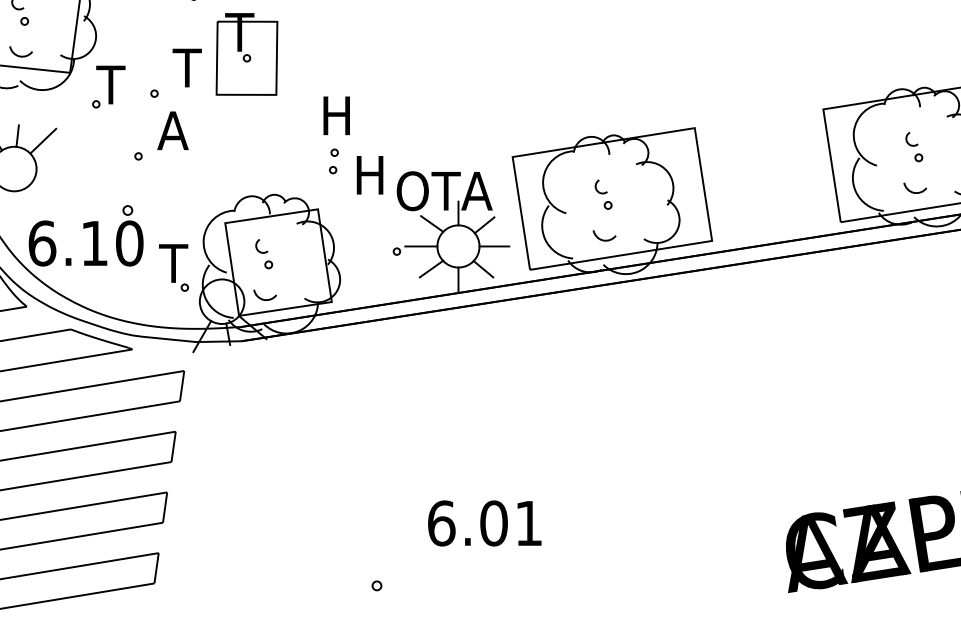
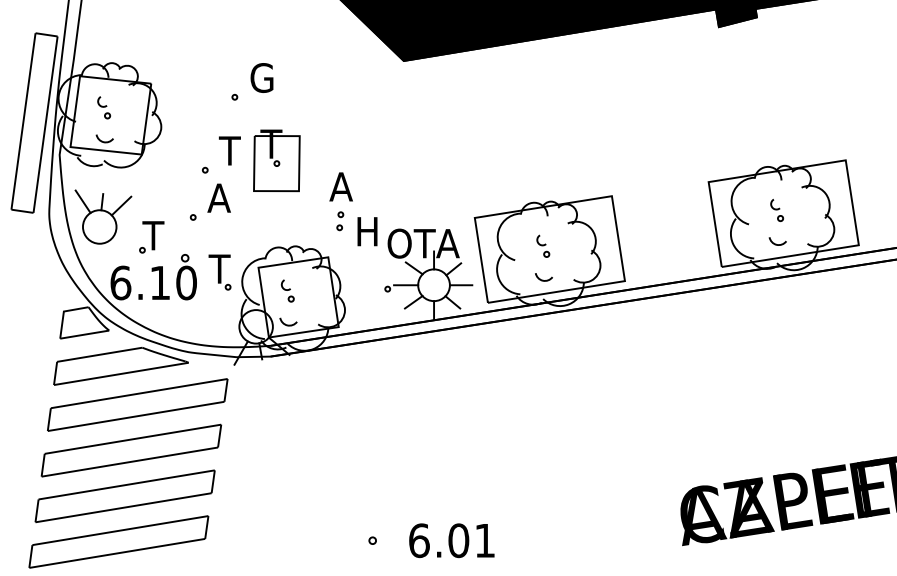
part: (246, 54) -> (276, 160), moved
part: (108, 87) -> (151, 237), moved
text: (334, 115) -> (340, 186), H -> A
part: (173, 268) -> (219, 272), moved
text: (484, 523) -> (451, 540), moved

